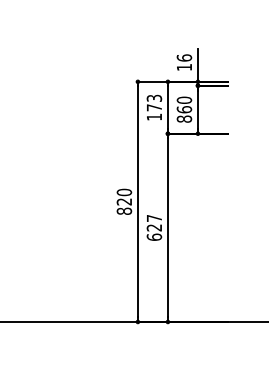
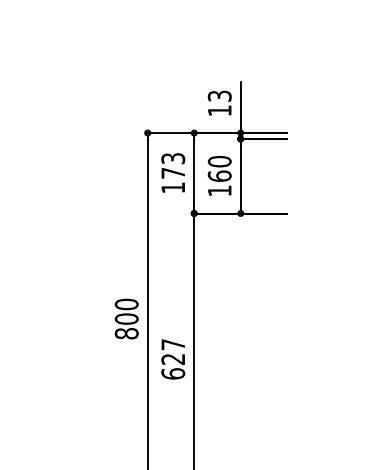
text: (184, 57) -> (219, 95), 16 -> 13
text: (184, 118) -> (219, 189), 860 -> 160
text: (124, 201) -> (126, 318), 820 -> 800

